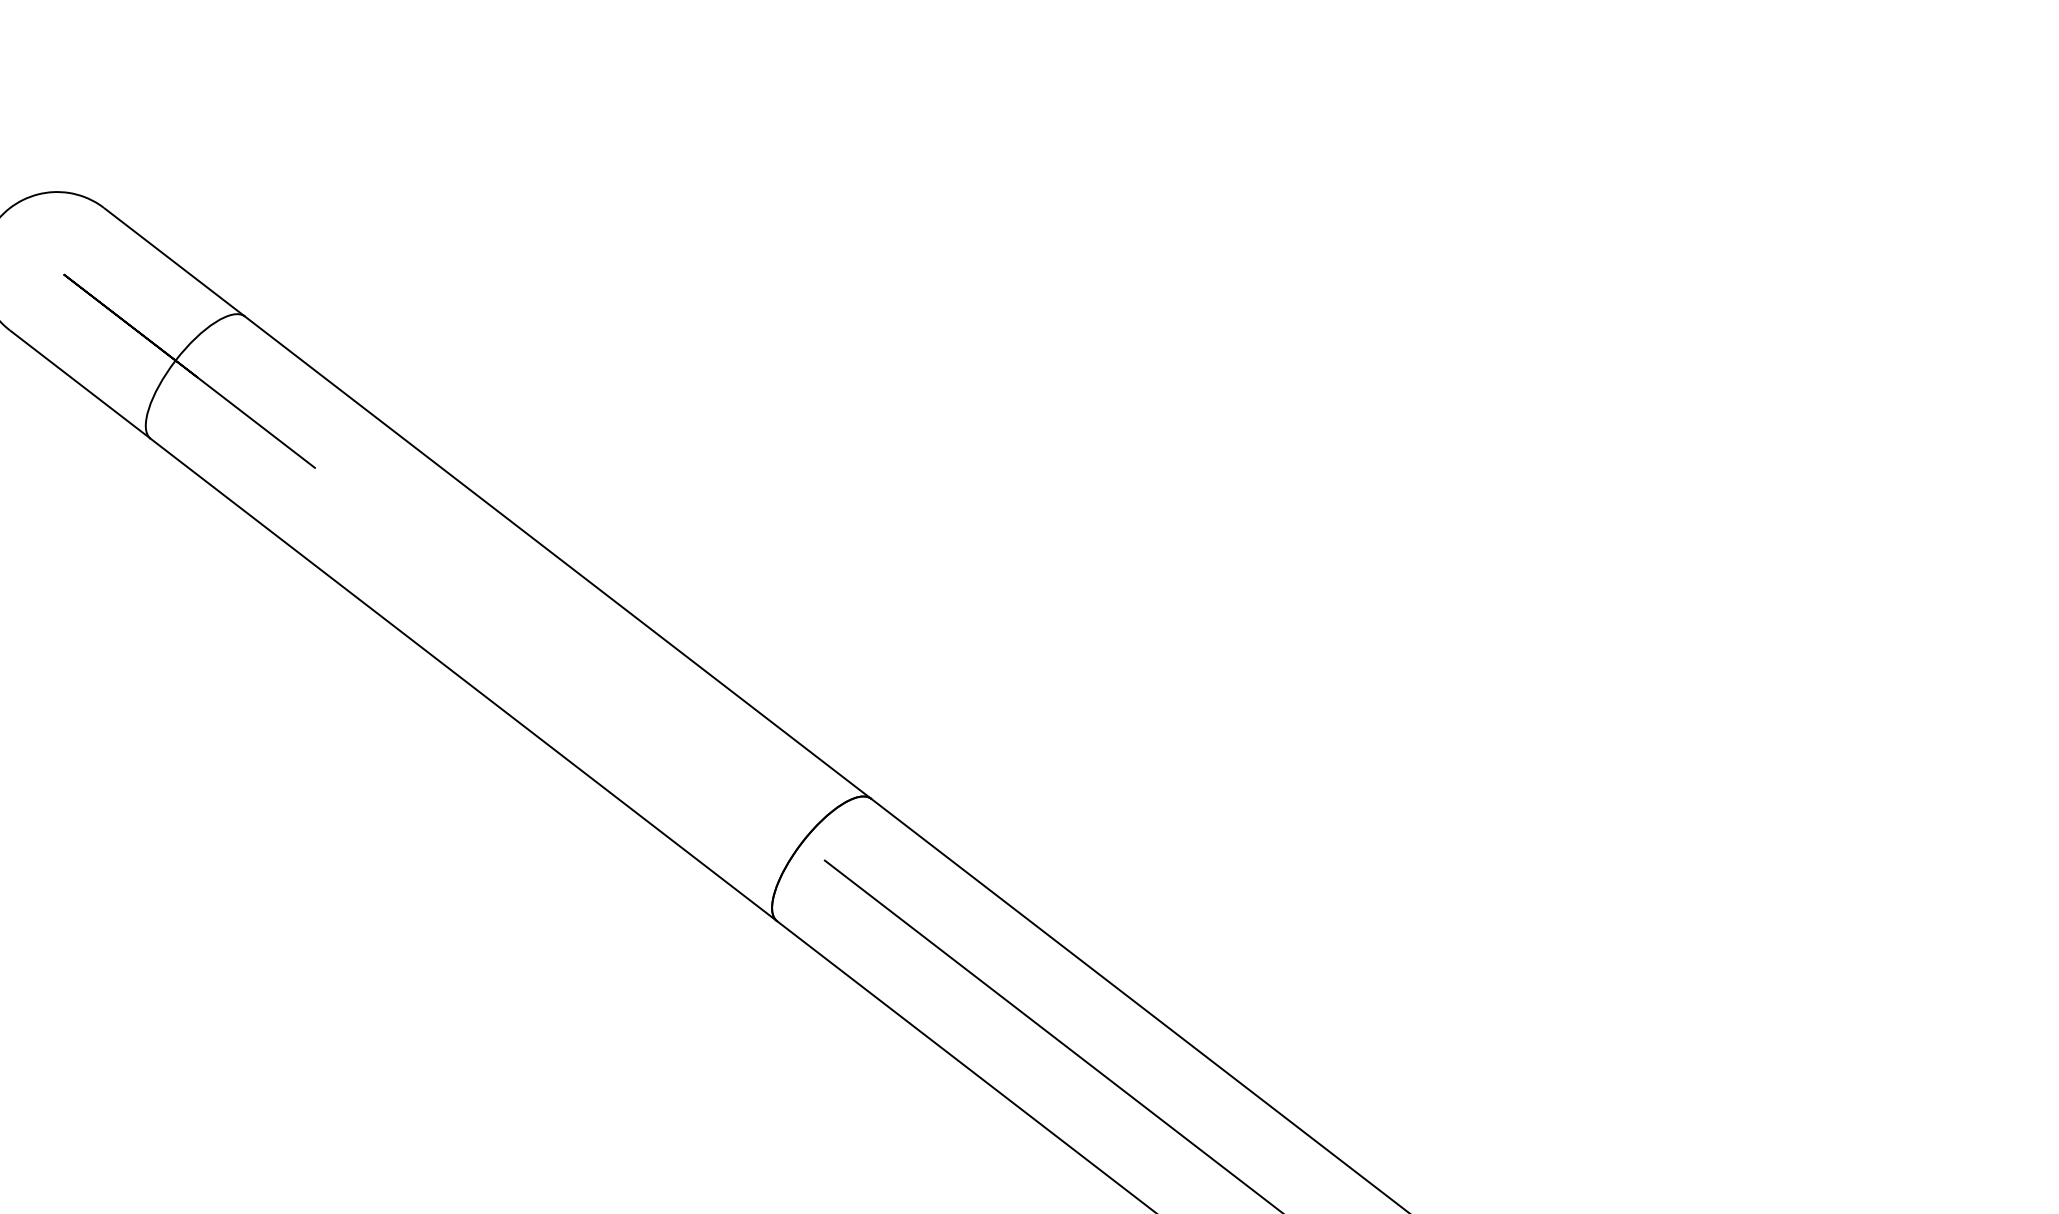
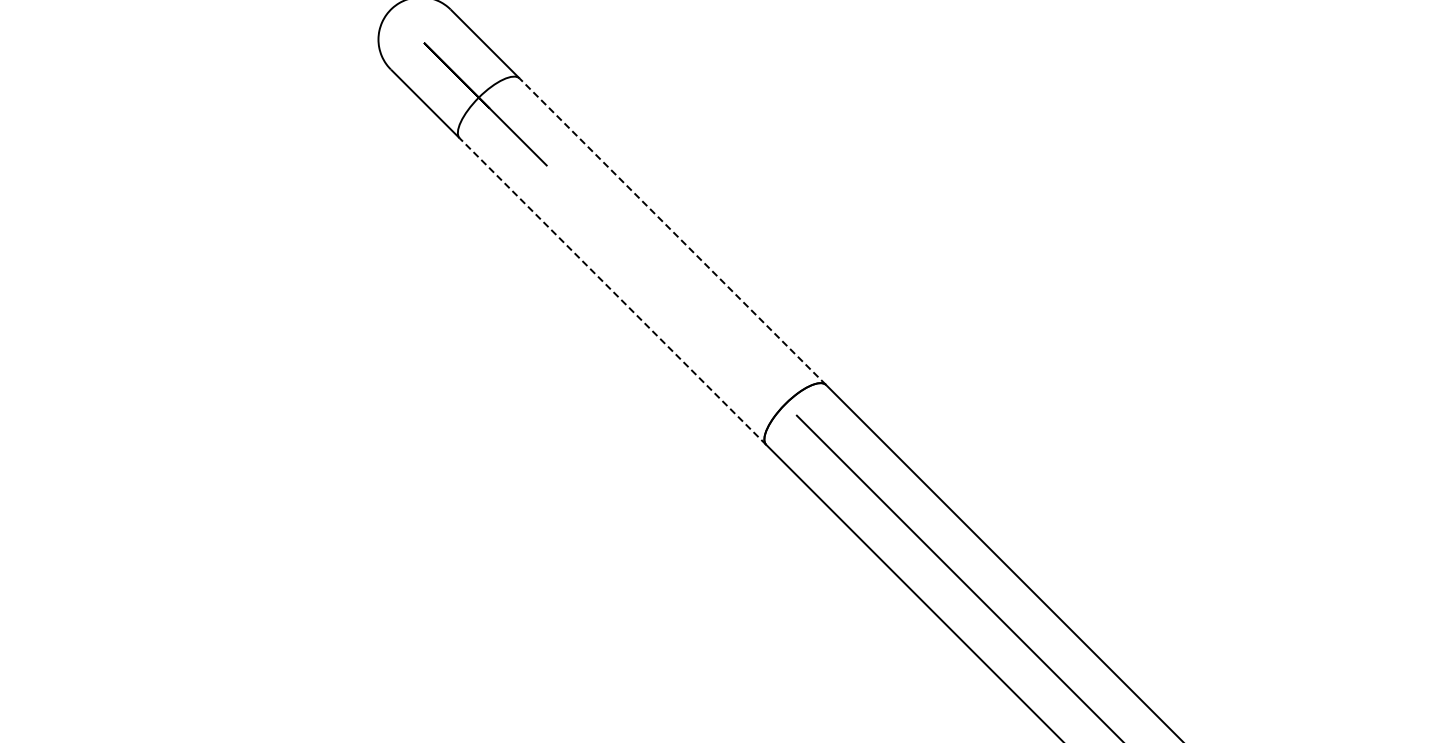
line: (557, 557) -> (672, 231), solid -> dashed
line: (464, 679) -> (613, 291), solid -> dashed

